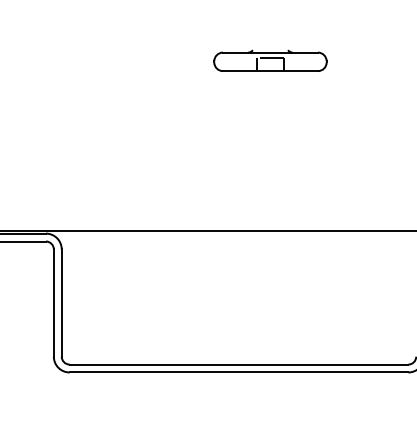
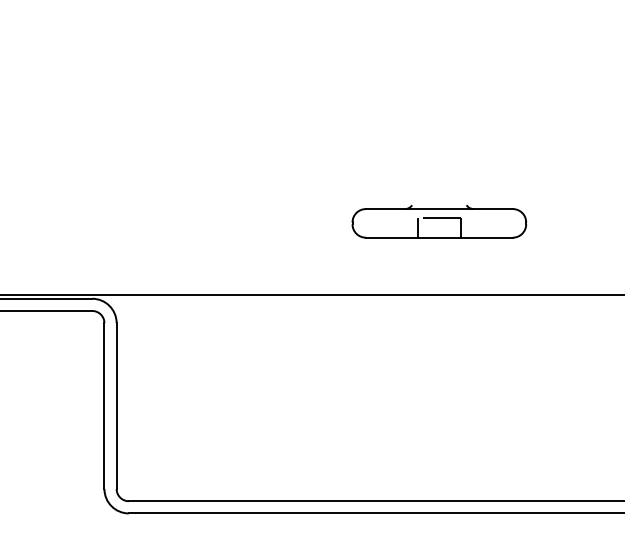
part: (270, 60) -> (439, 221), moved

